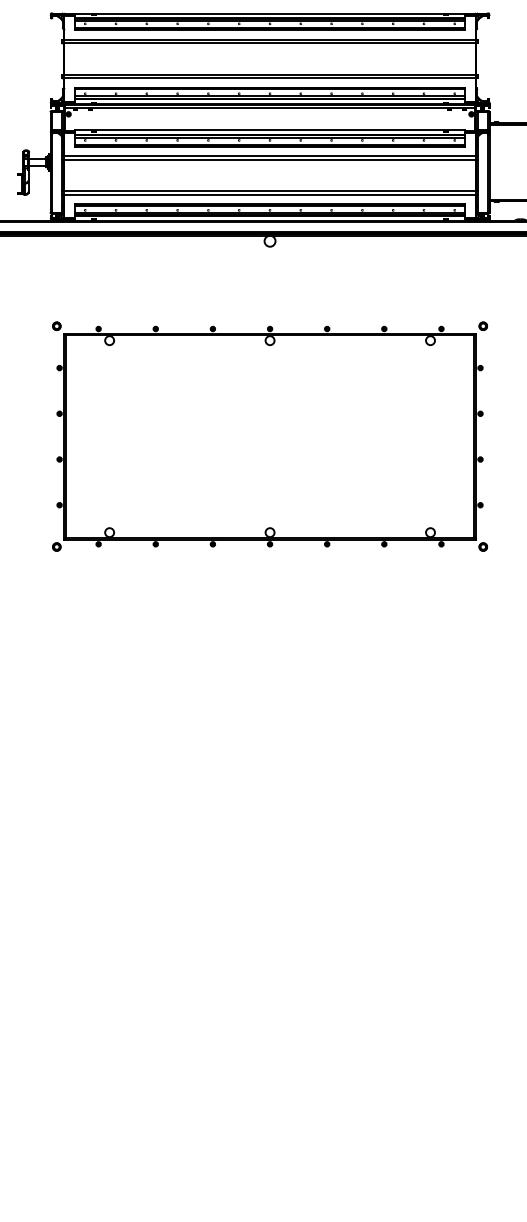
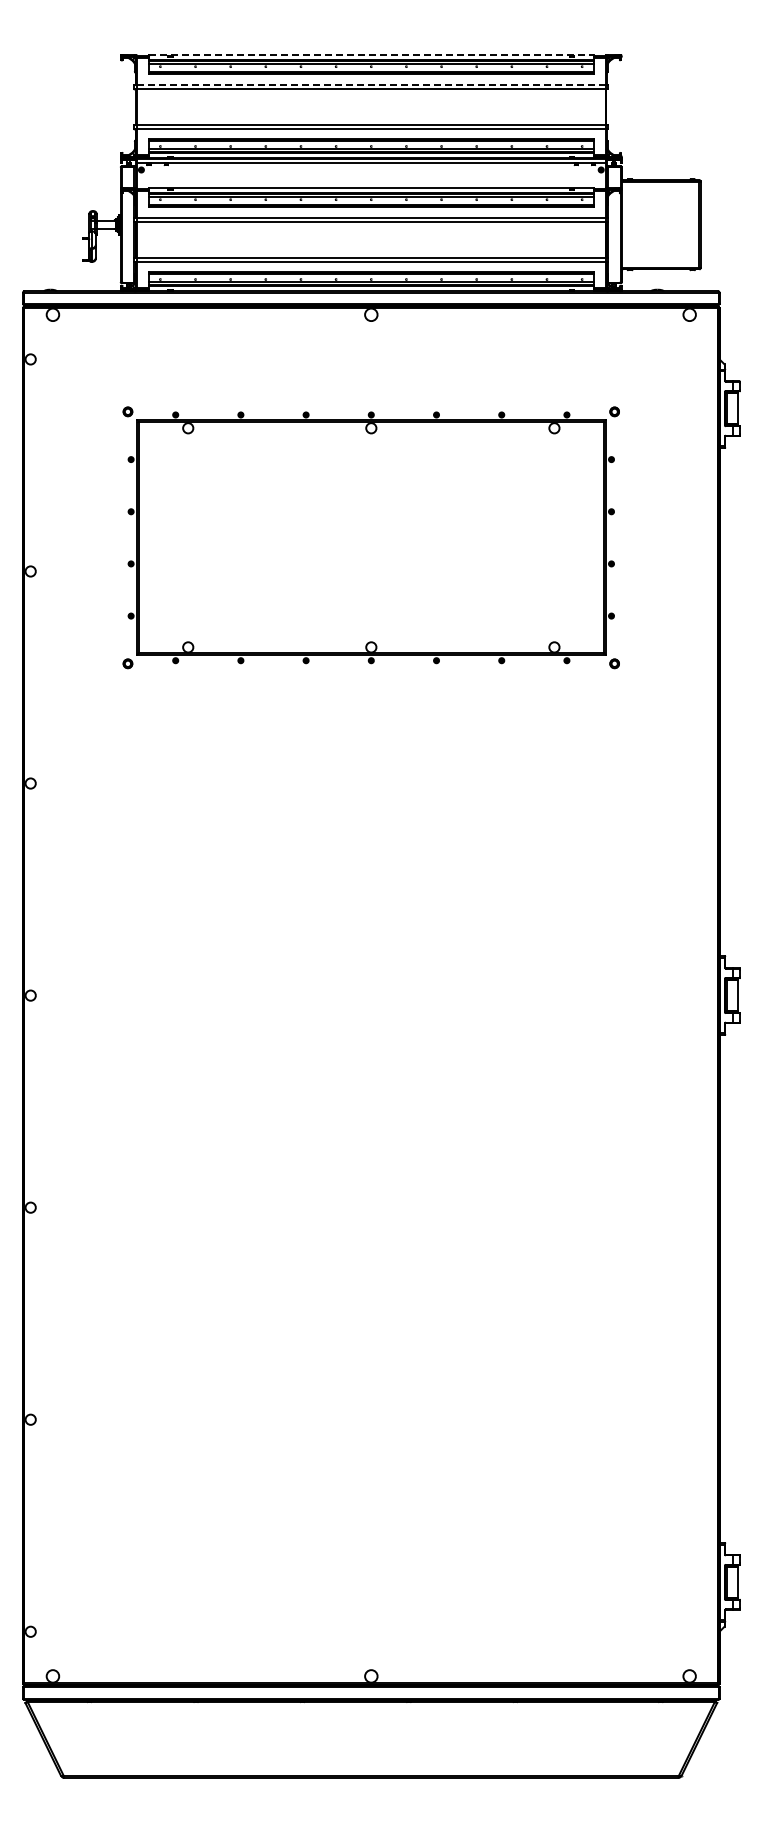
line: (270, 13) -> (371, 54), solid -> dashed
line: (270, 39) -> (371, 84), solid -> dashed

